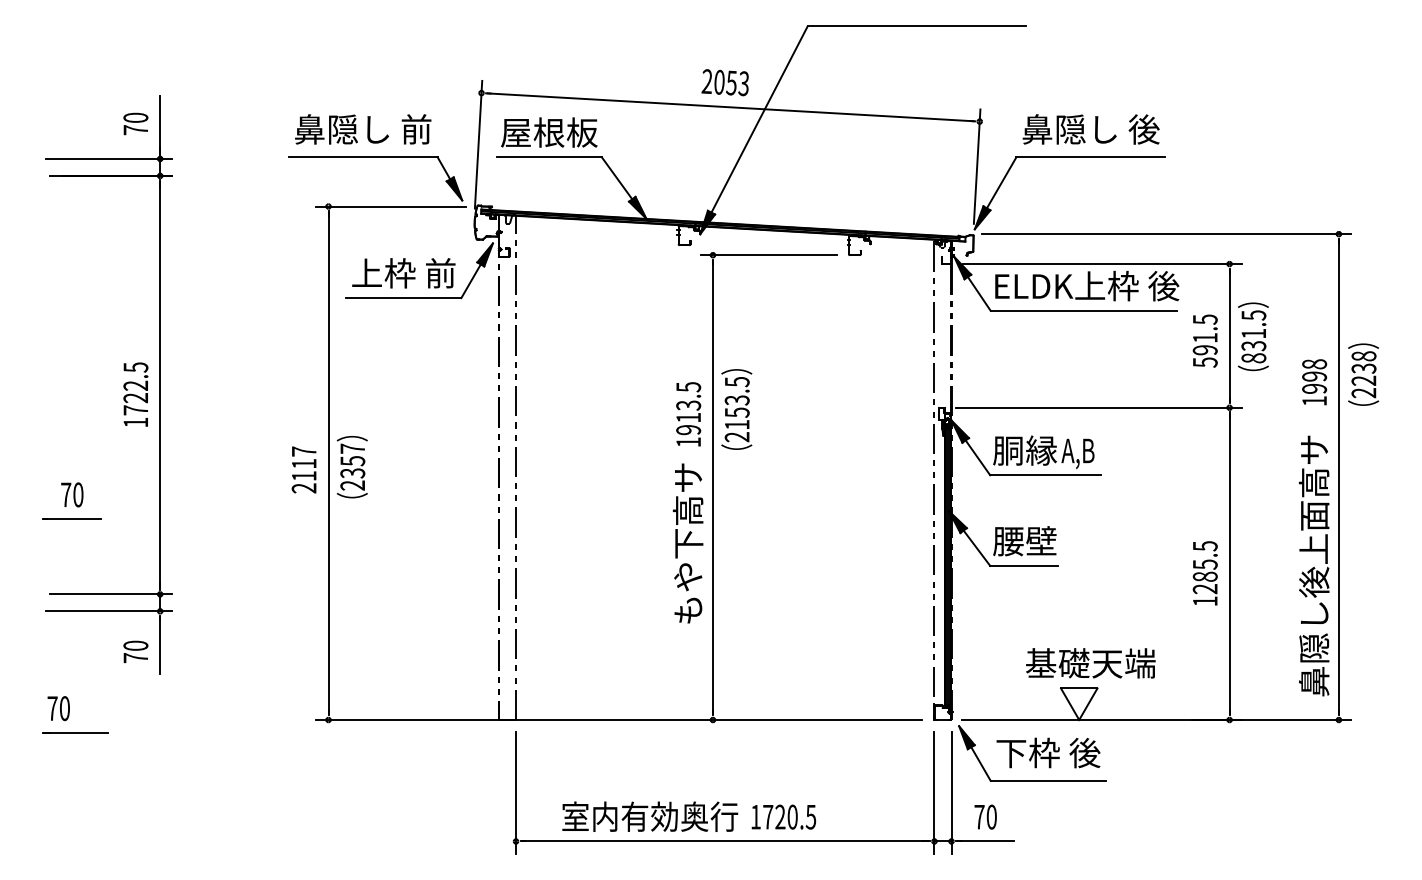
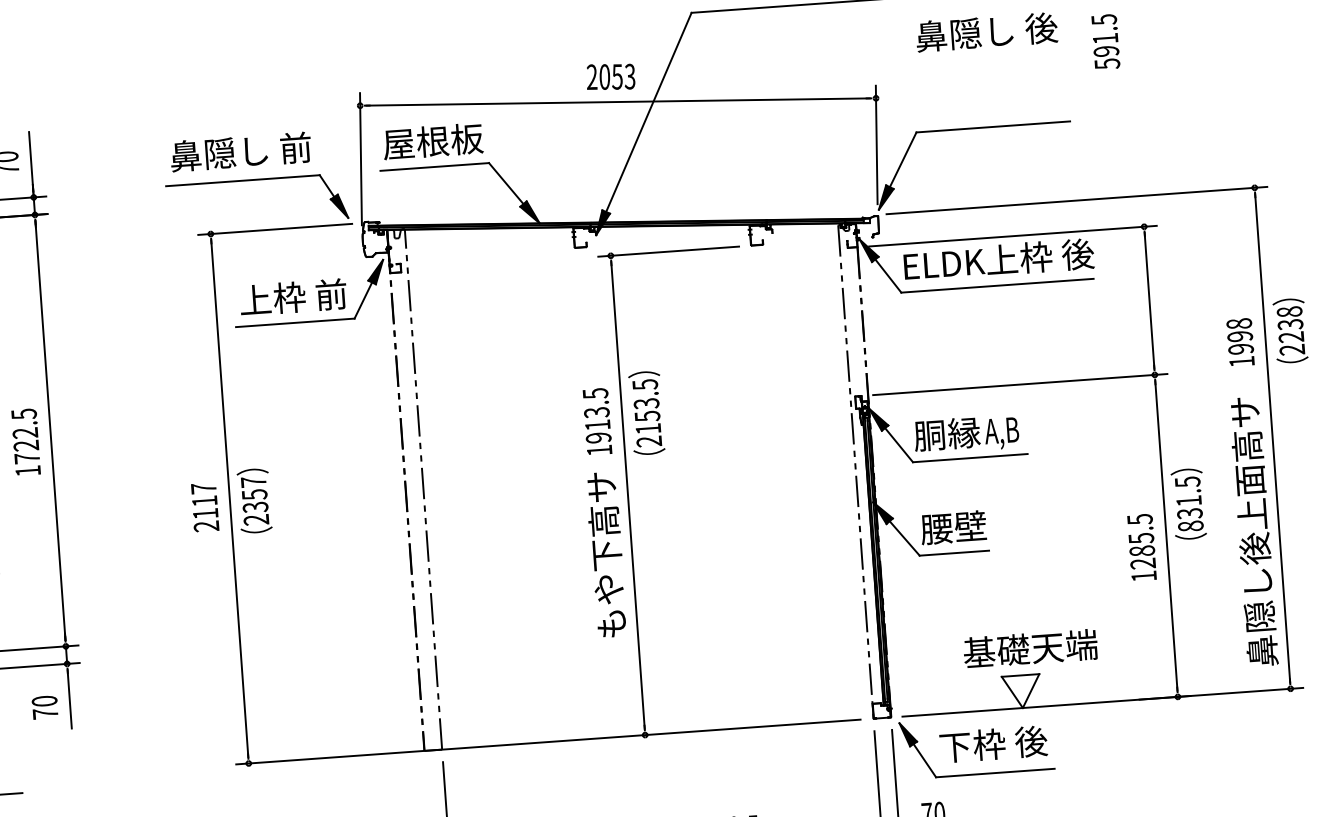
text: (1090, 129) -> (986, 32), moved
text: (1253, 336) -> (1188, 503), moved
text: (1204, 340) -> (1104, 41), moved

